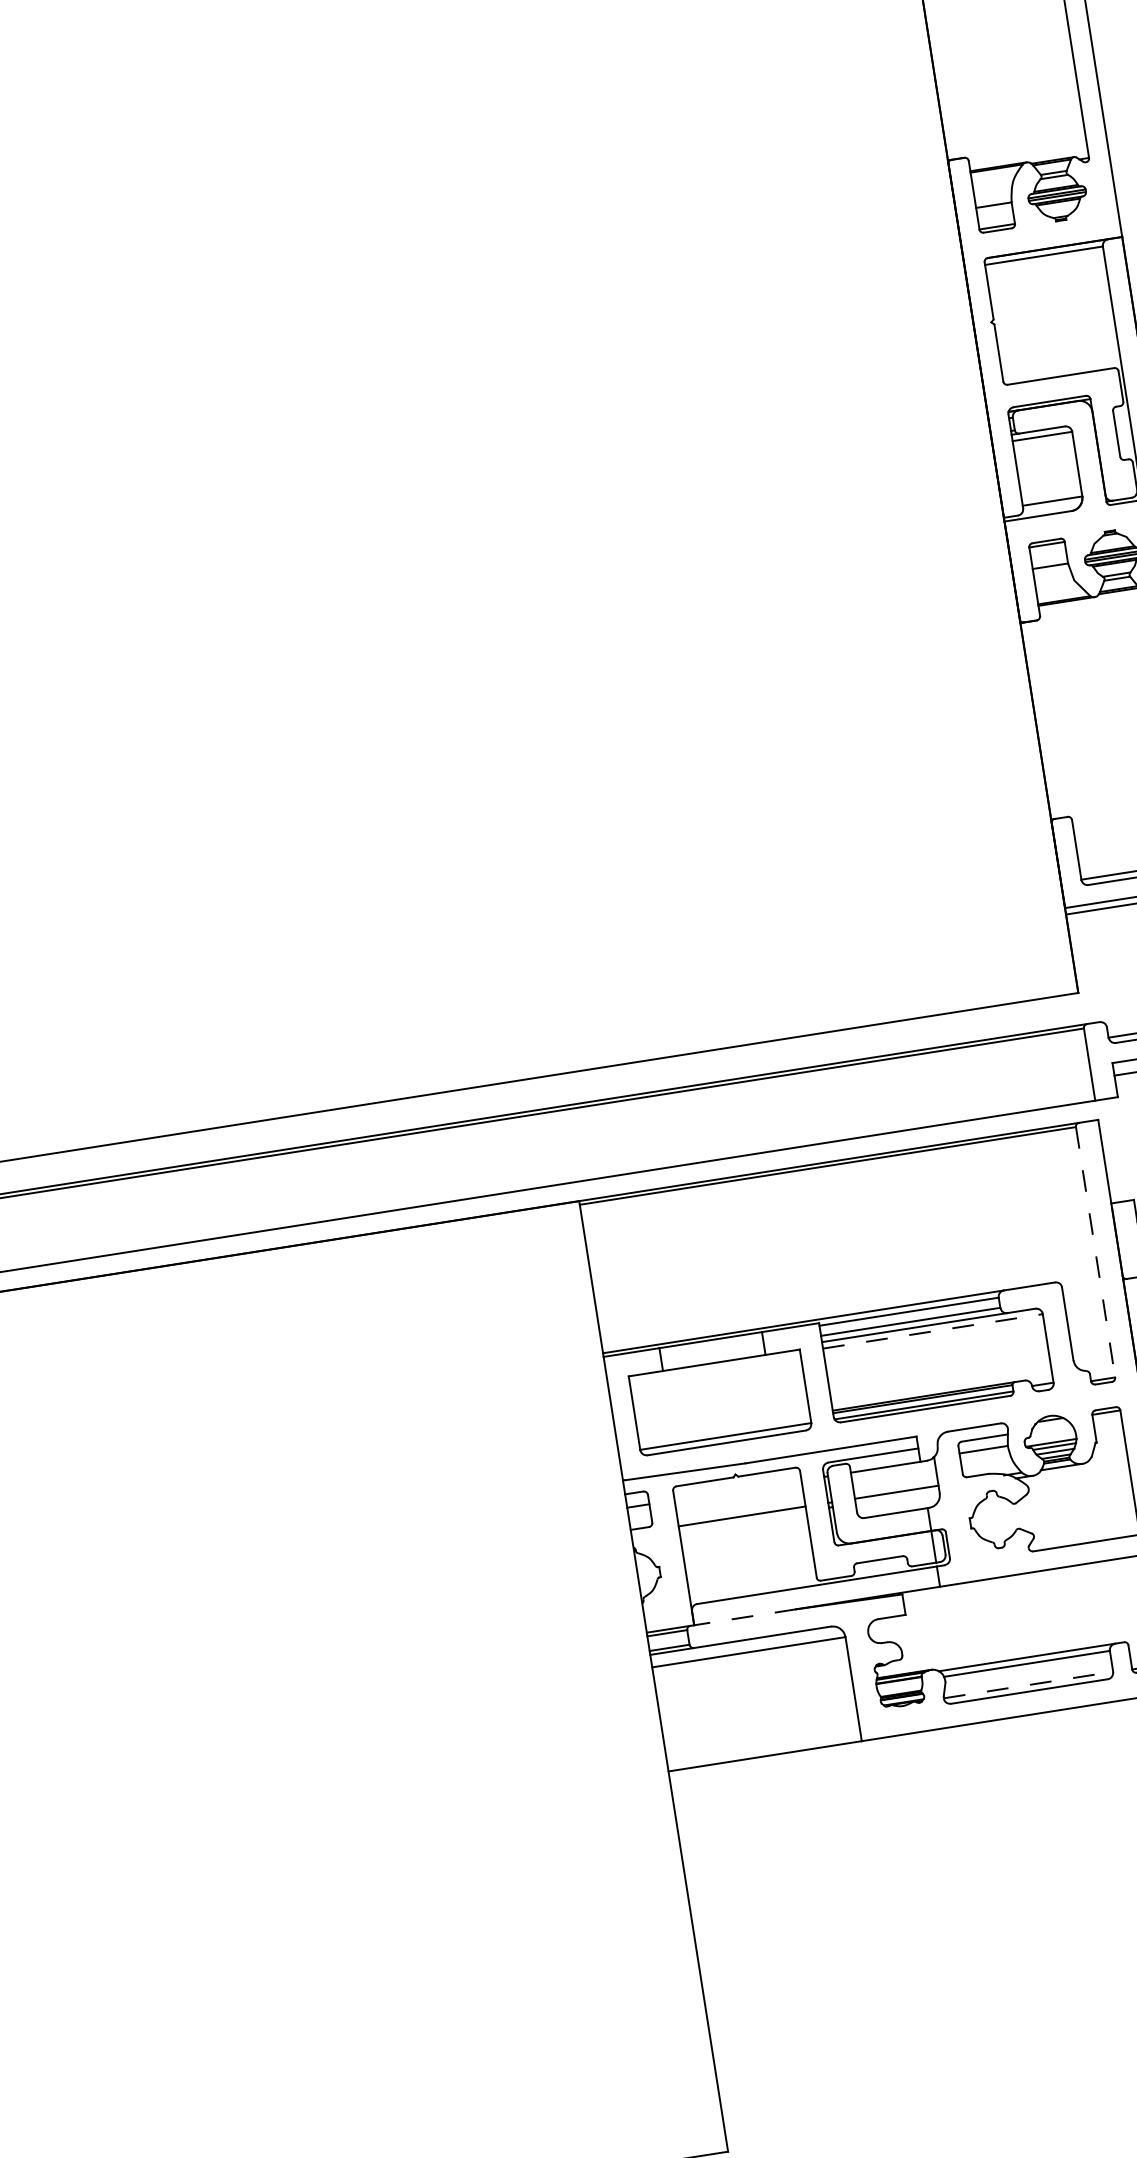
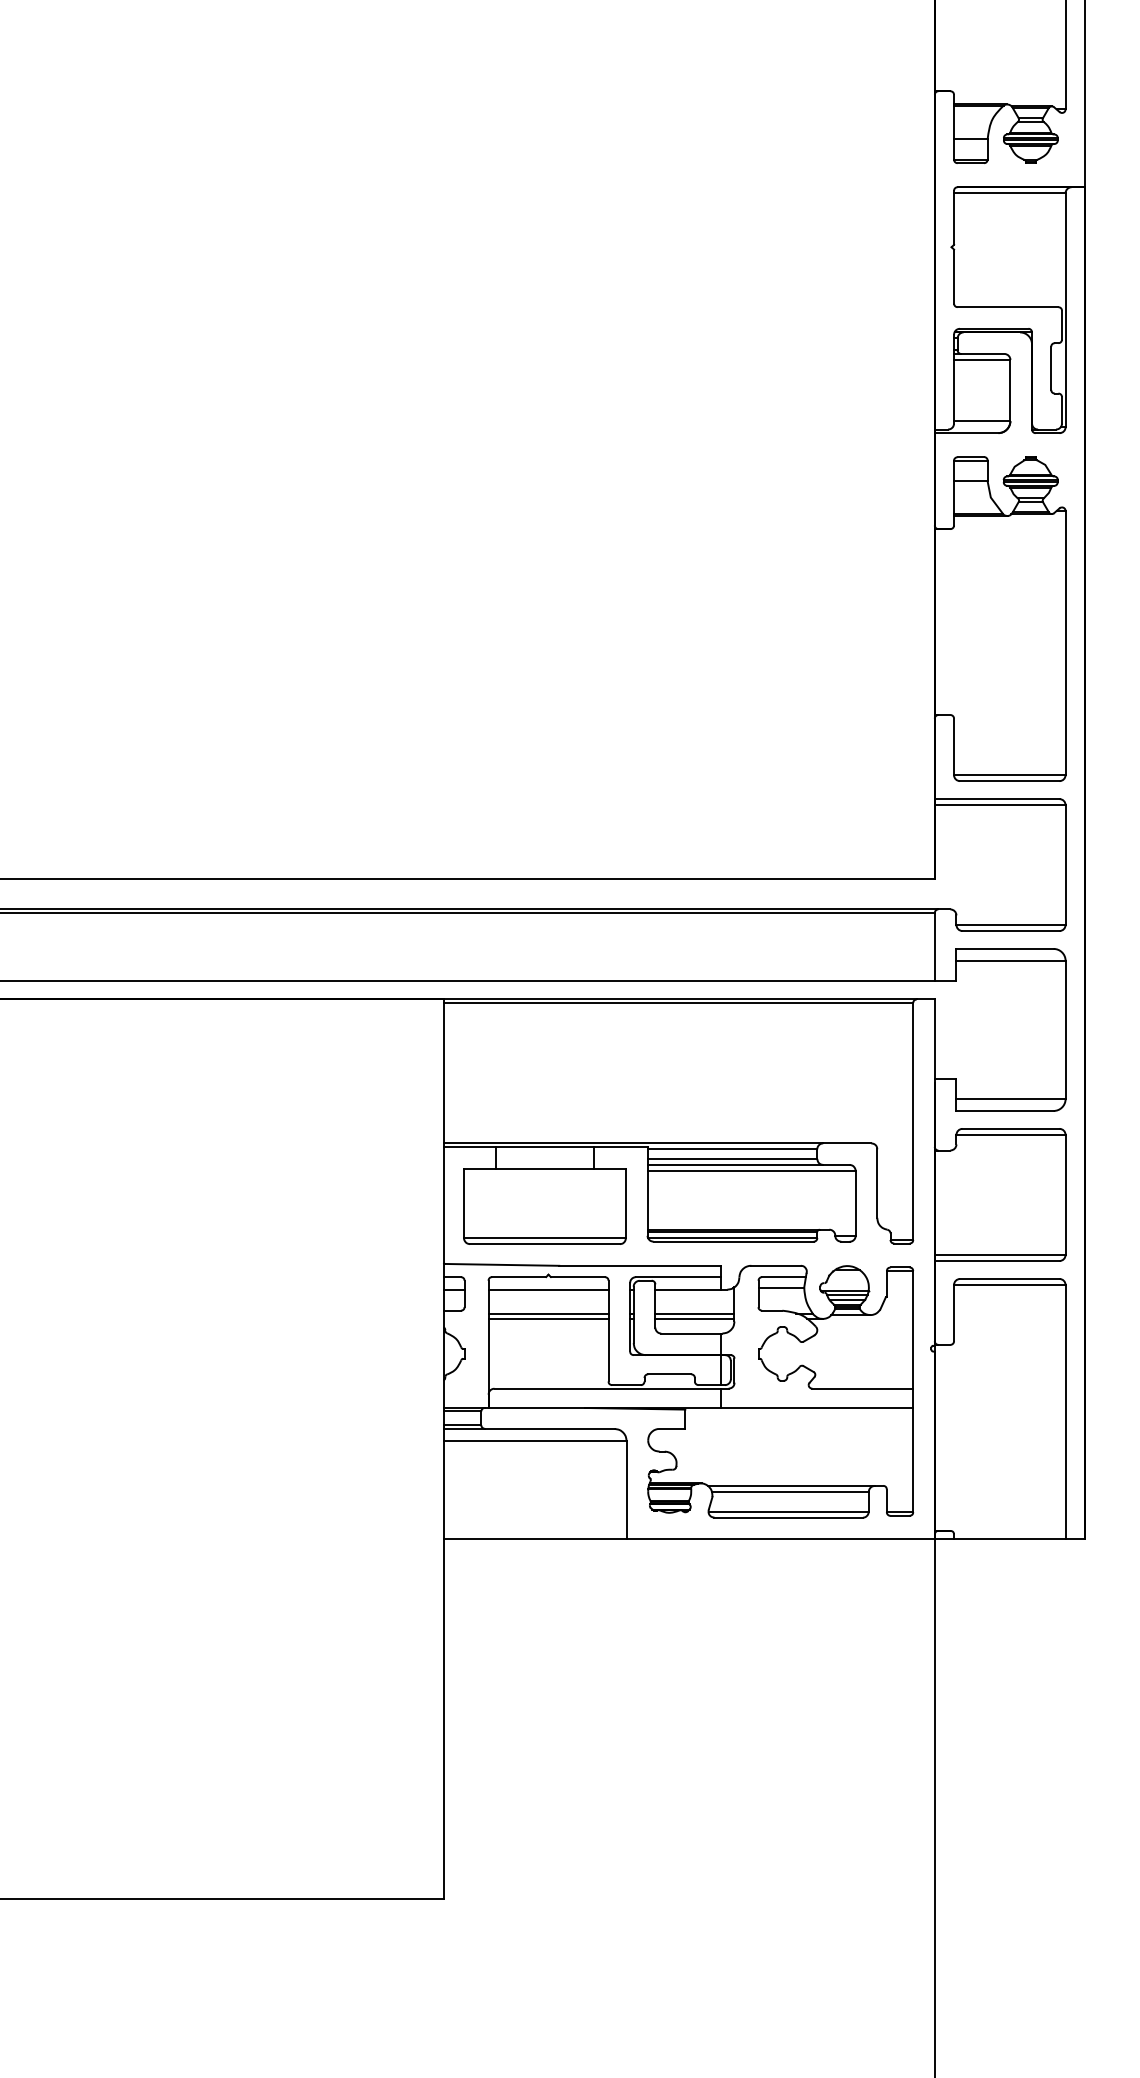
line: (1095, 1252) -> (913, 1121), dashed -> solid
line: (933, 1330) -> (752, 1170), dashed -> solid
line: (737, 1490) -> (548, 1289), added
line: (897, 1496) -> (694, 1318), added
line: (742, 1520) -> (548, 1318), added
line: (742, 1617) -> (534, 1407), dashed -> solid
line: (1029, 1684) -> (789, 1511), dashed -> solid

